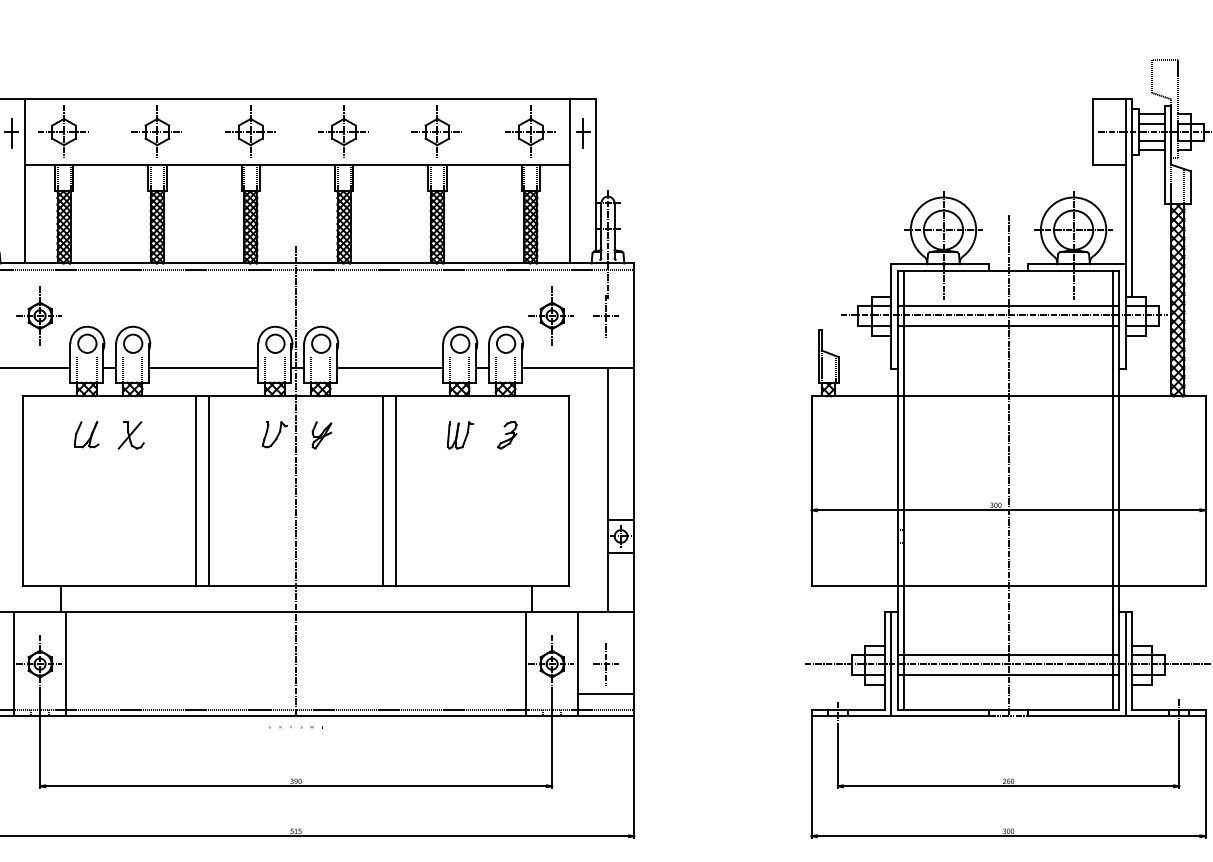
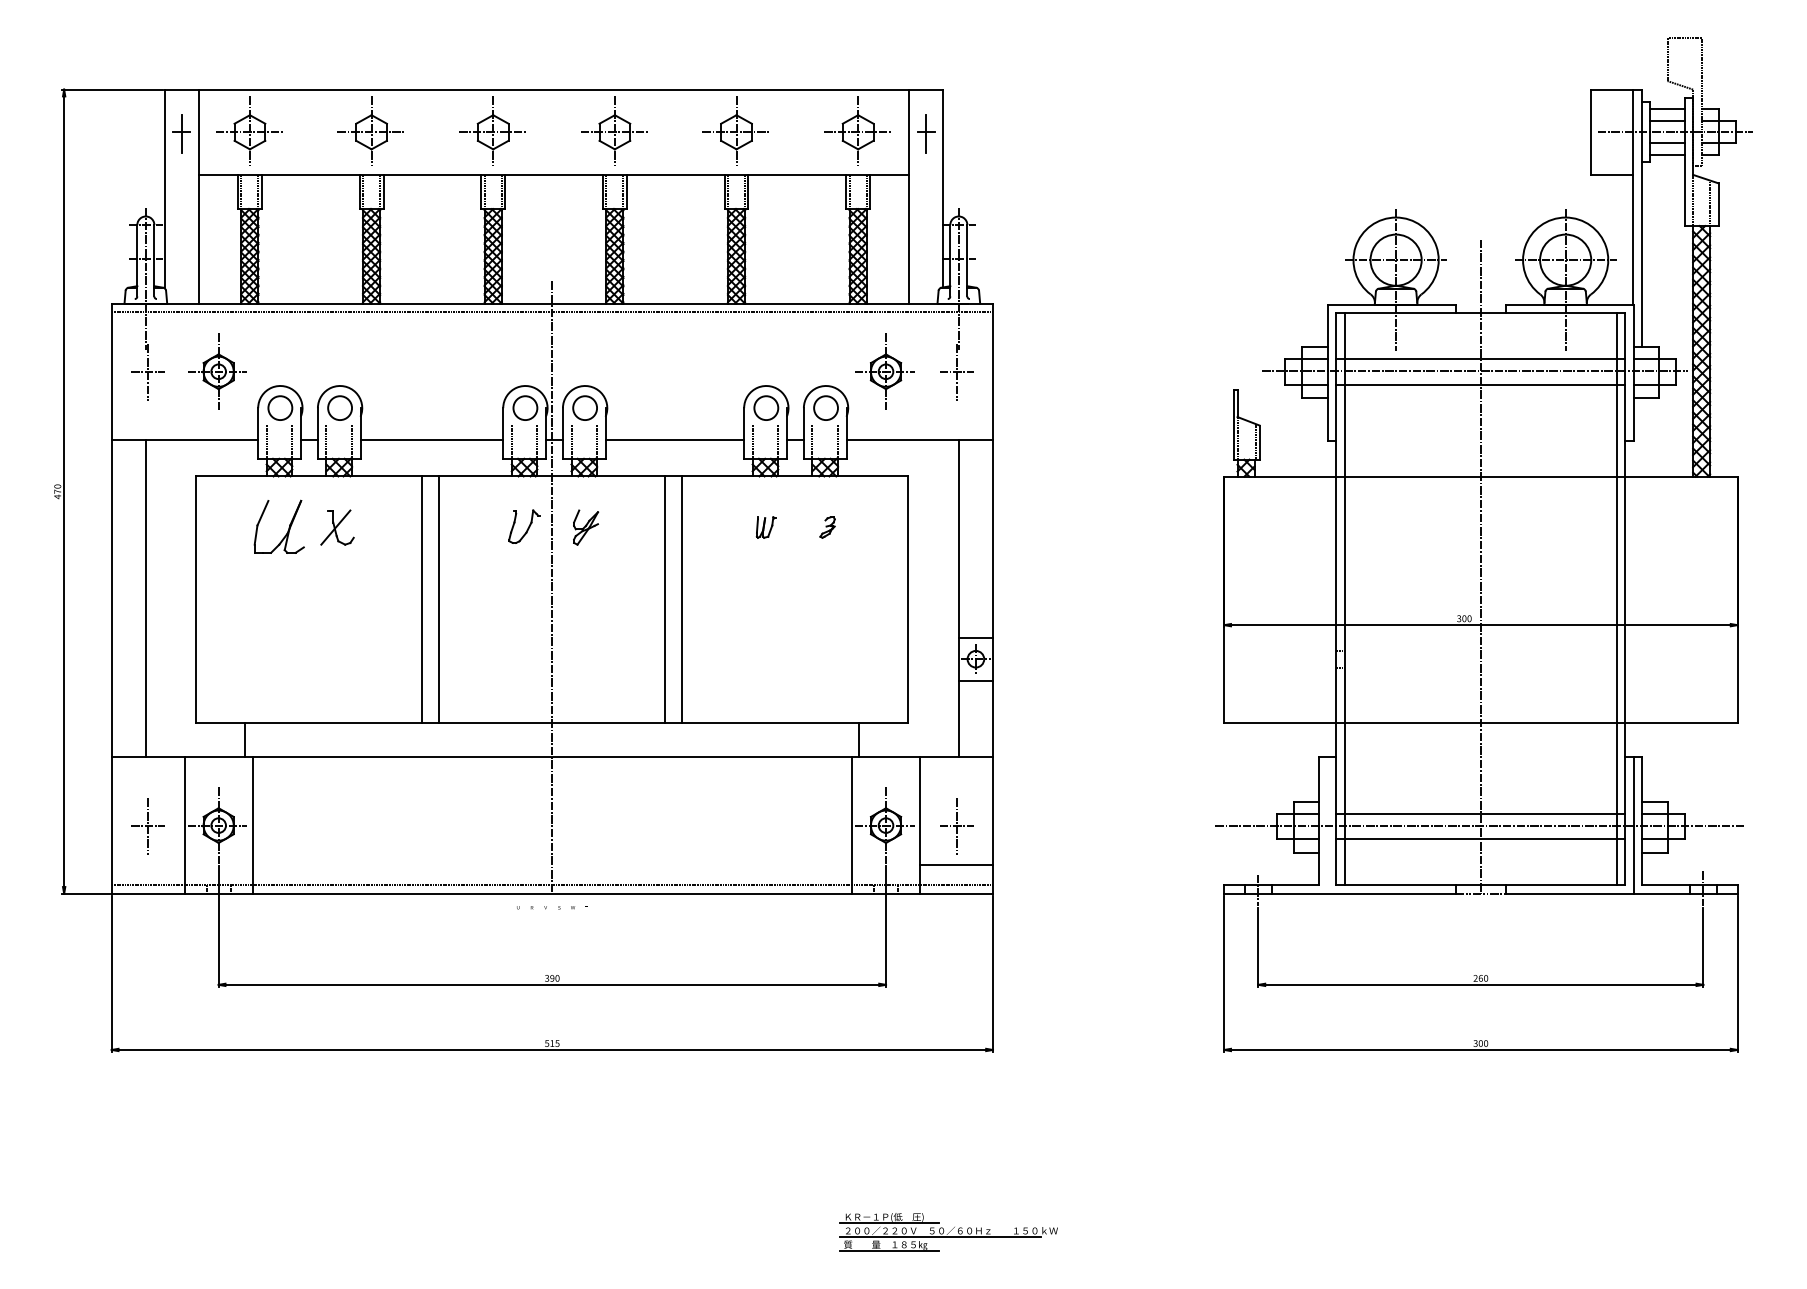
part: (86, 434) -> (279, 526), size x1.6
part: (460, 435) -> (766, 527), size x0.6
part: (507, 435) -> (827, 527), size x0.6
line: (890, 664) -> (1327, 825), removed

